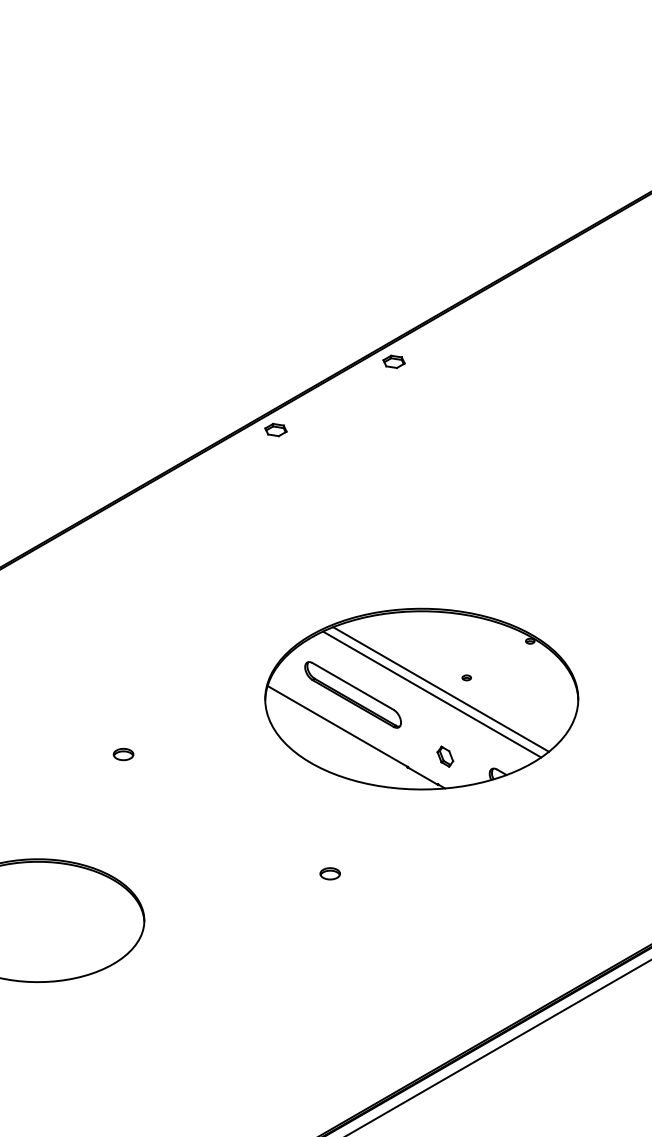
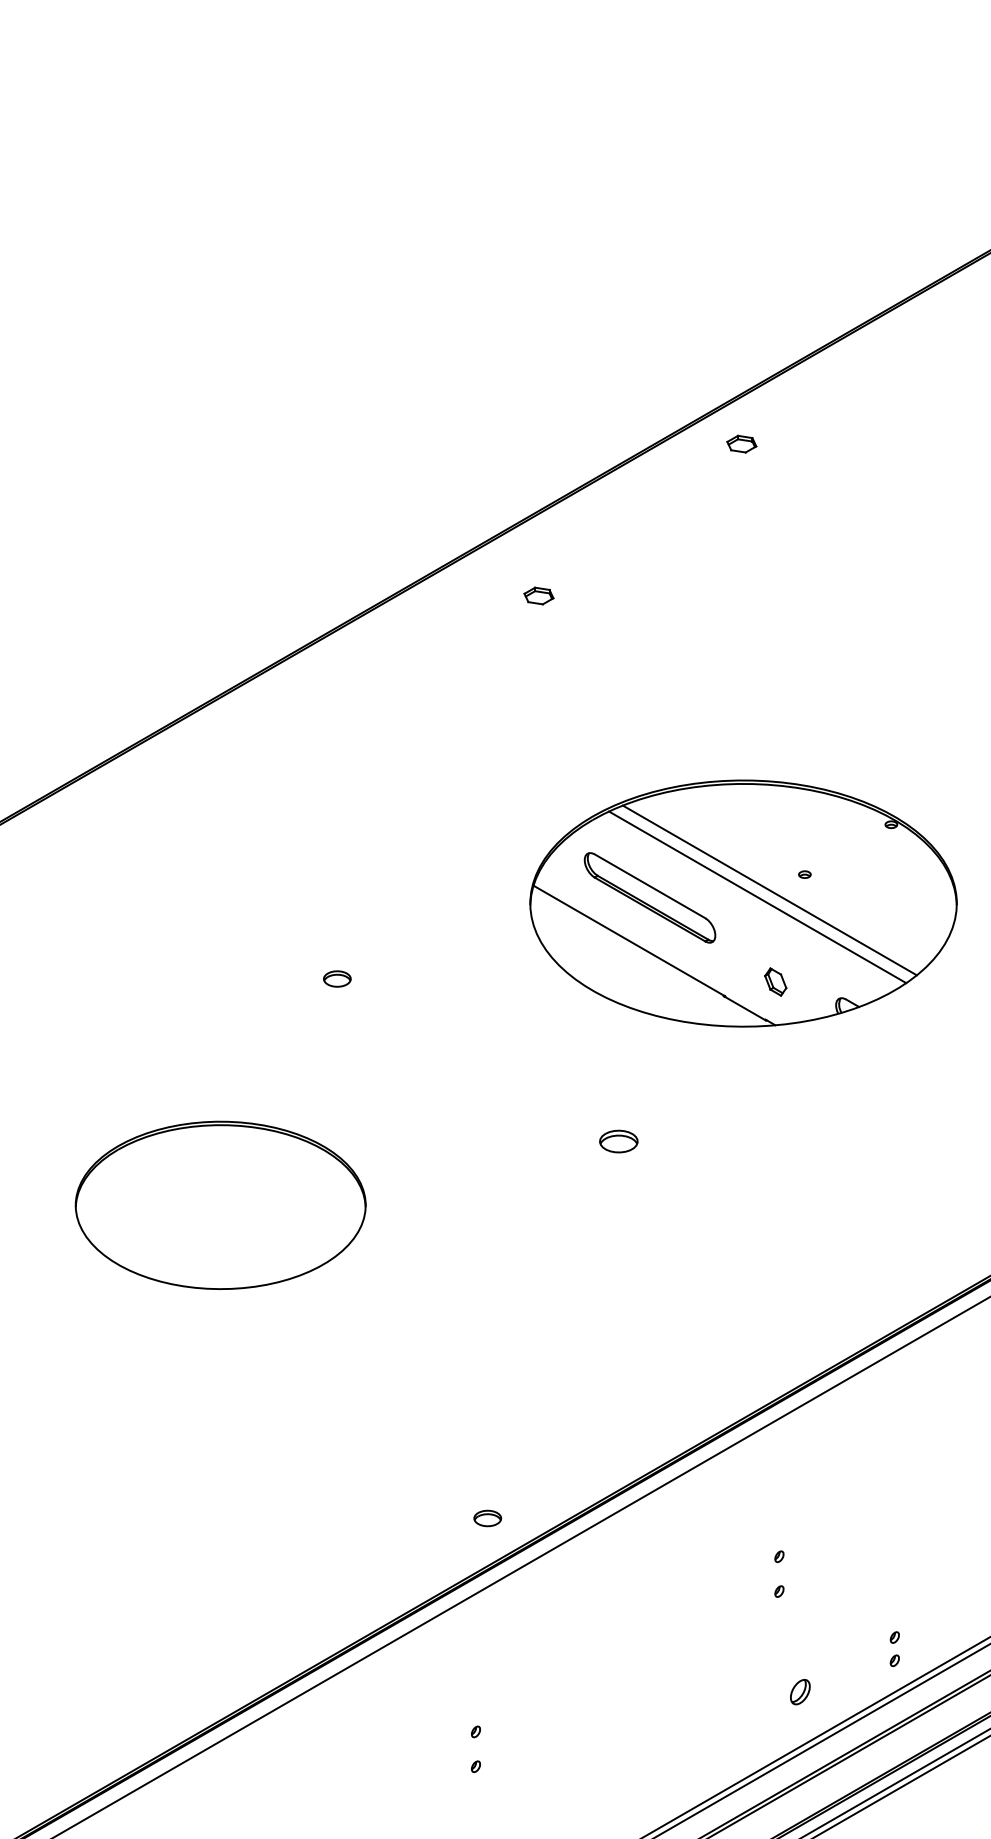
part: (393, 361) -> (741, 443), moved
part: (275, 429) -> (538, 595), moved
part: (329, 873) -> (618, 1141), size x1.4

